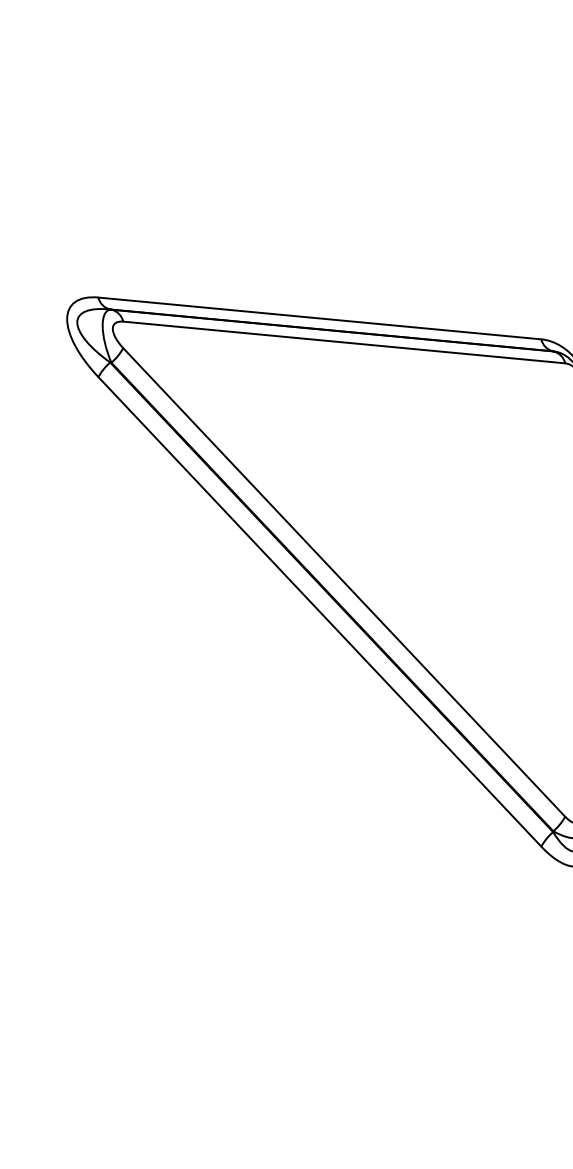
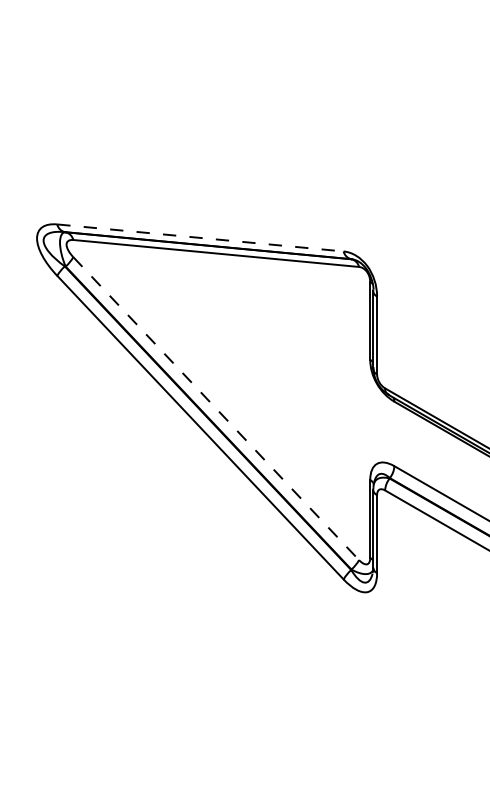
line: (319, 317) -> (200, 237), solid -> dashed
line: (344, 582) -> (216, 408), solid -> dashed

